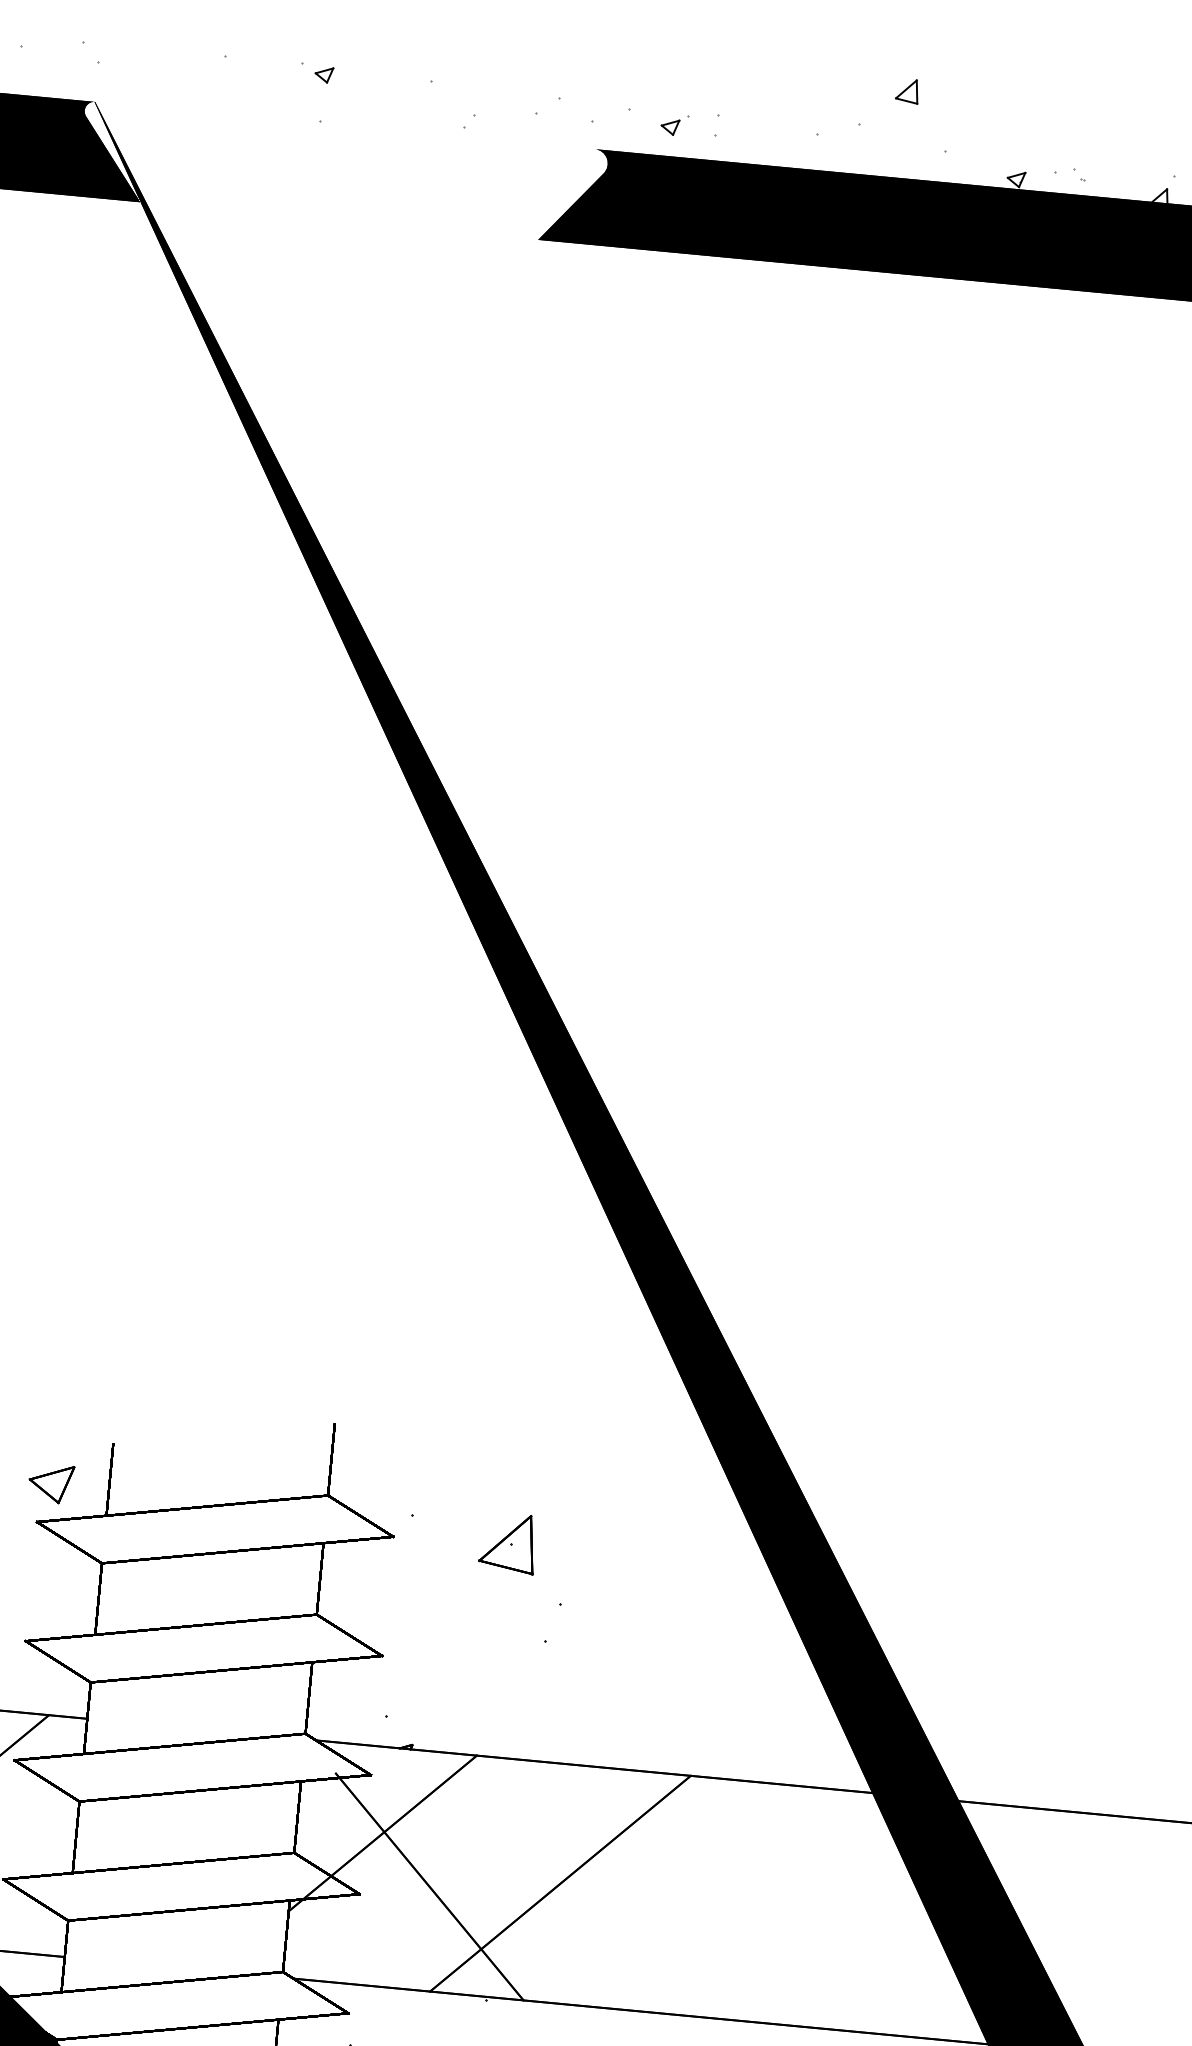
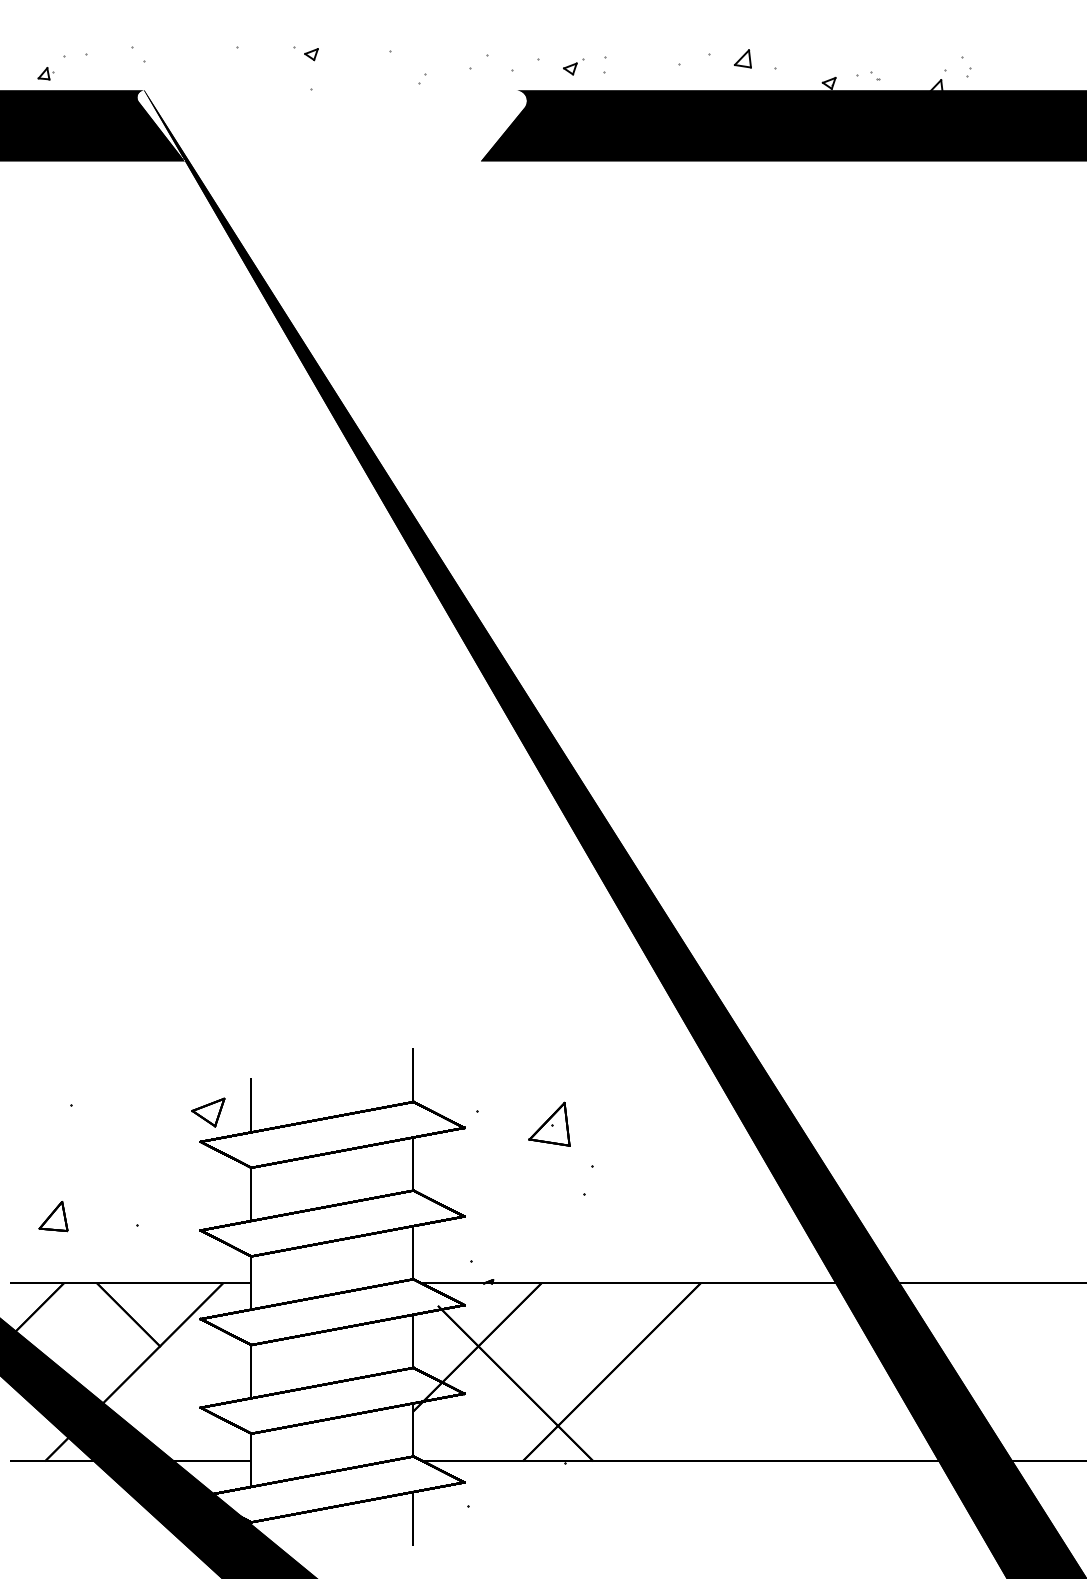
part: (907, 90) -> (742, 58), moved

